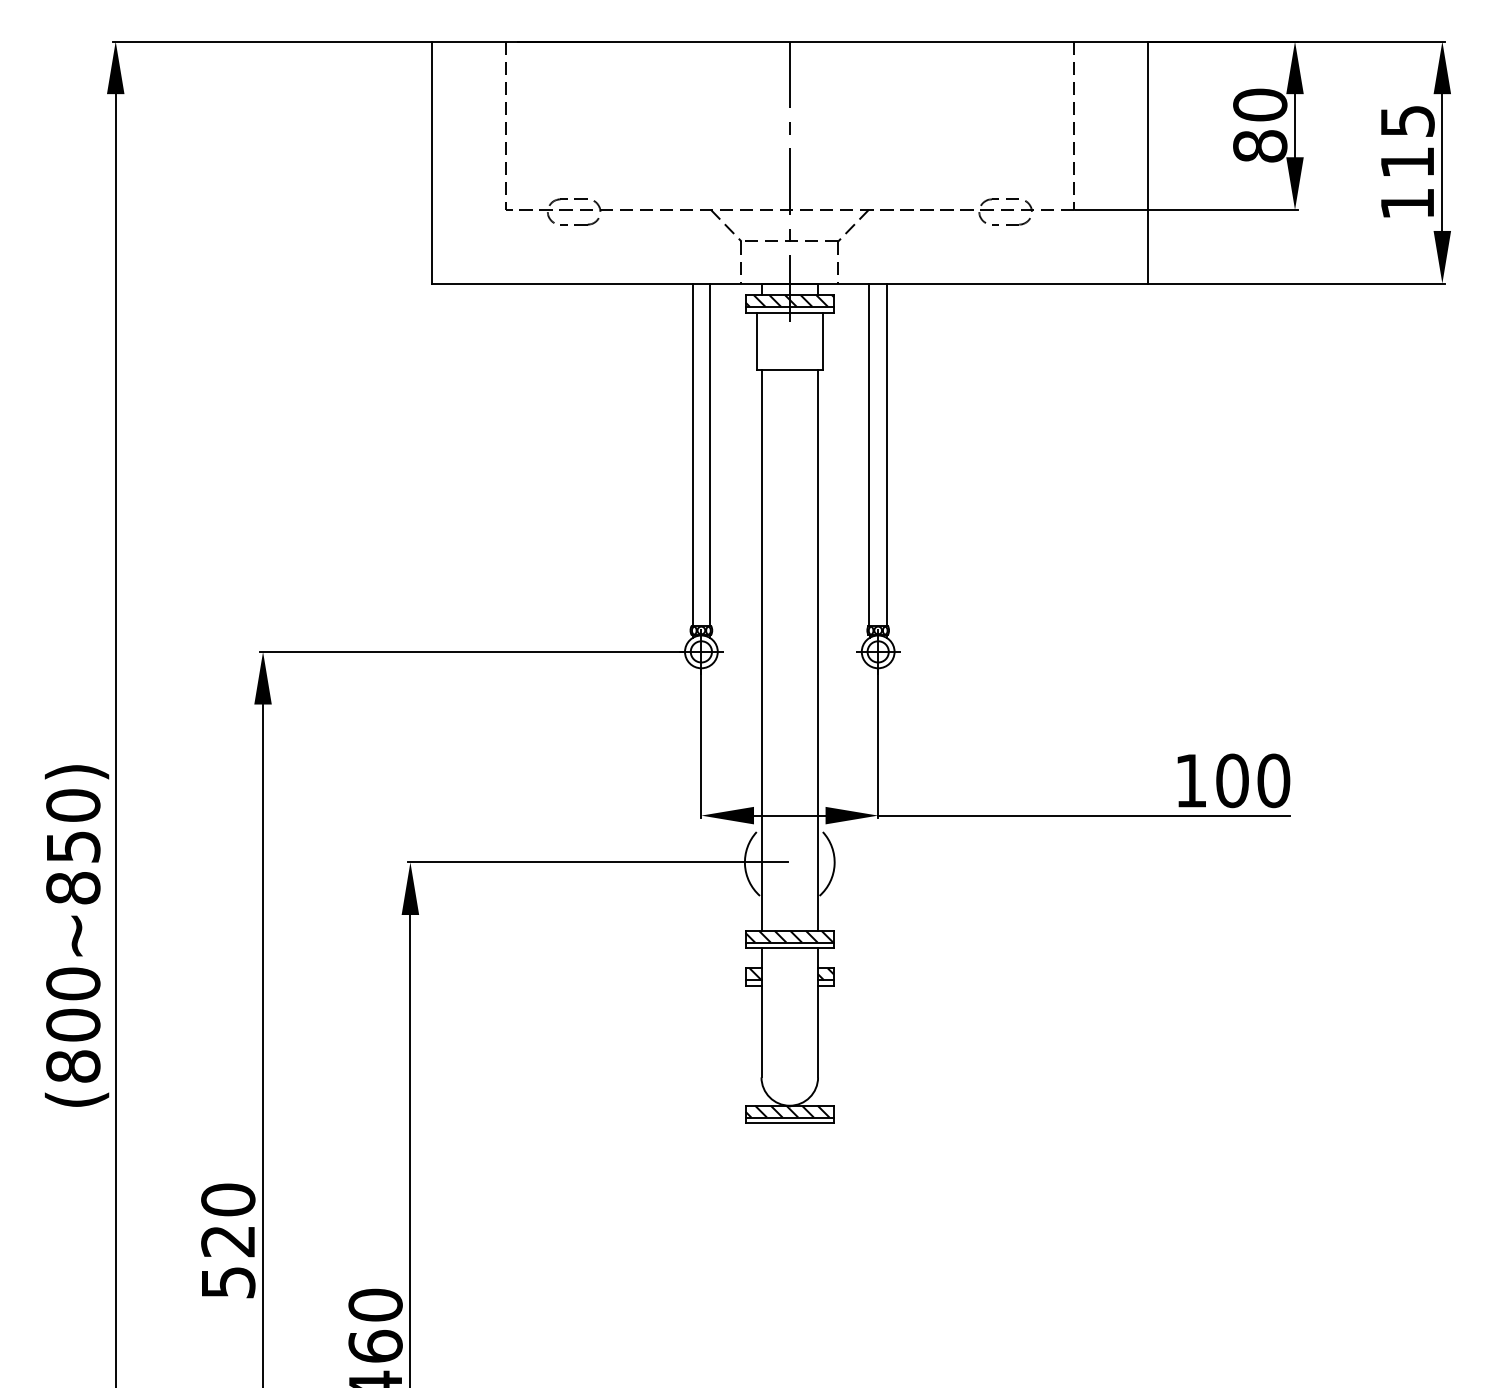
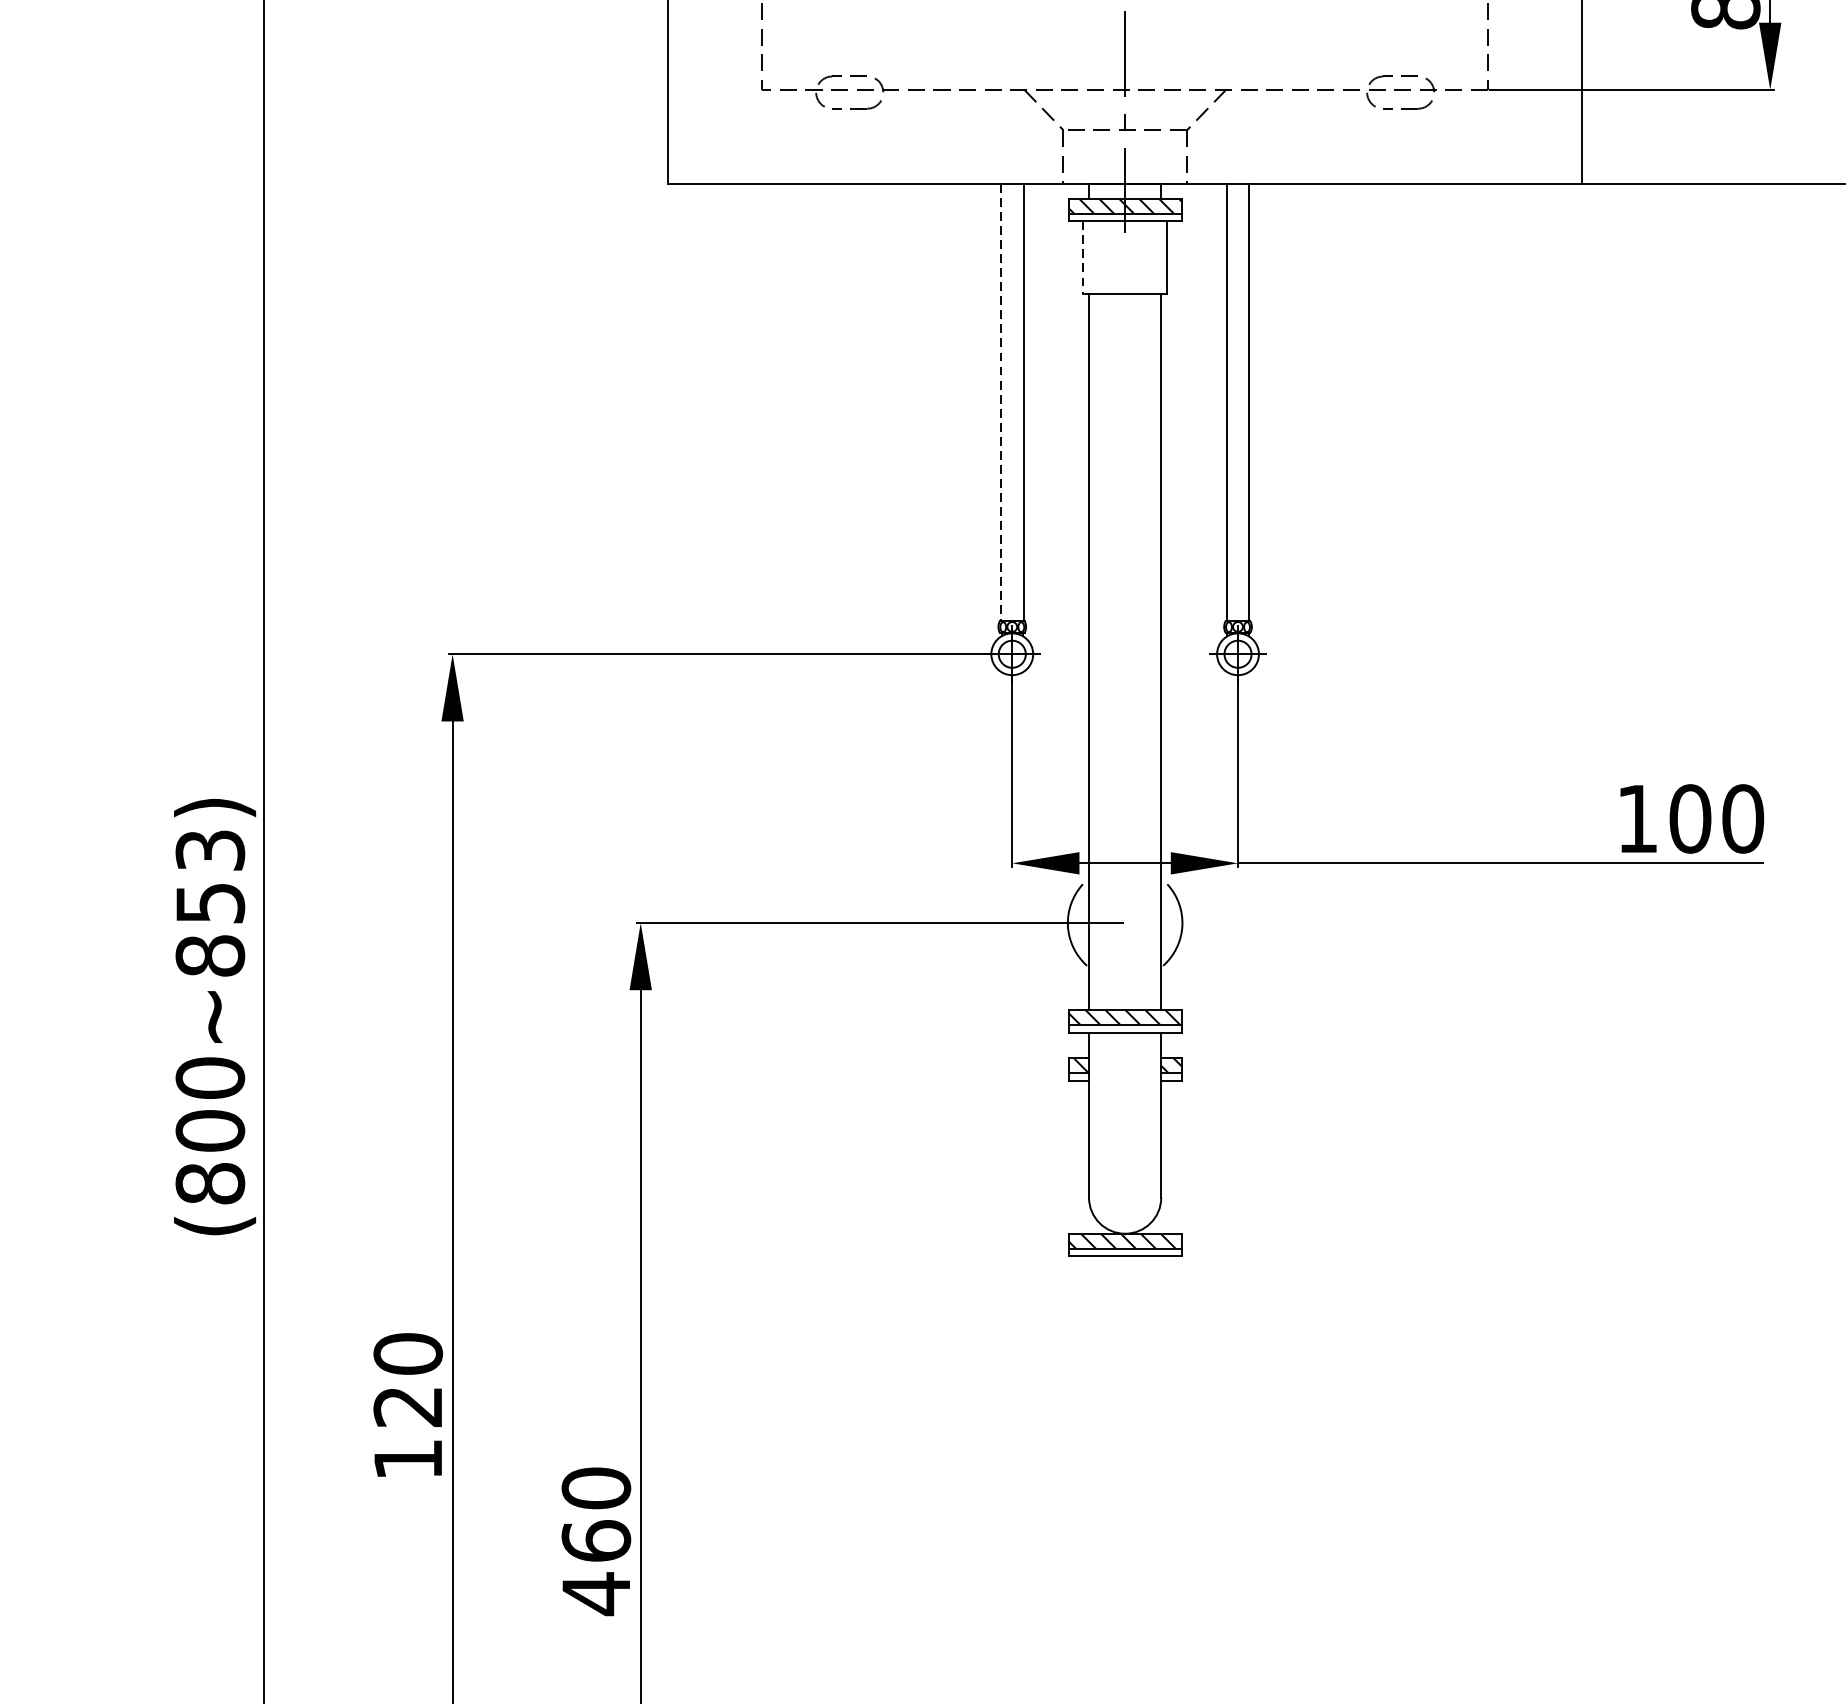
line: (756, 341) -> (1082, 257), solid -> dashed
line: (692, 455) -> (1000, 403), solid -> dashed
text: (73, 805) -> (210, 850), (800~850) -> (800~853)
text: (228, 1282) -> (408, 1459), 520 -> 120

